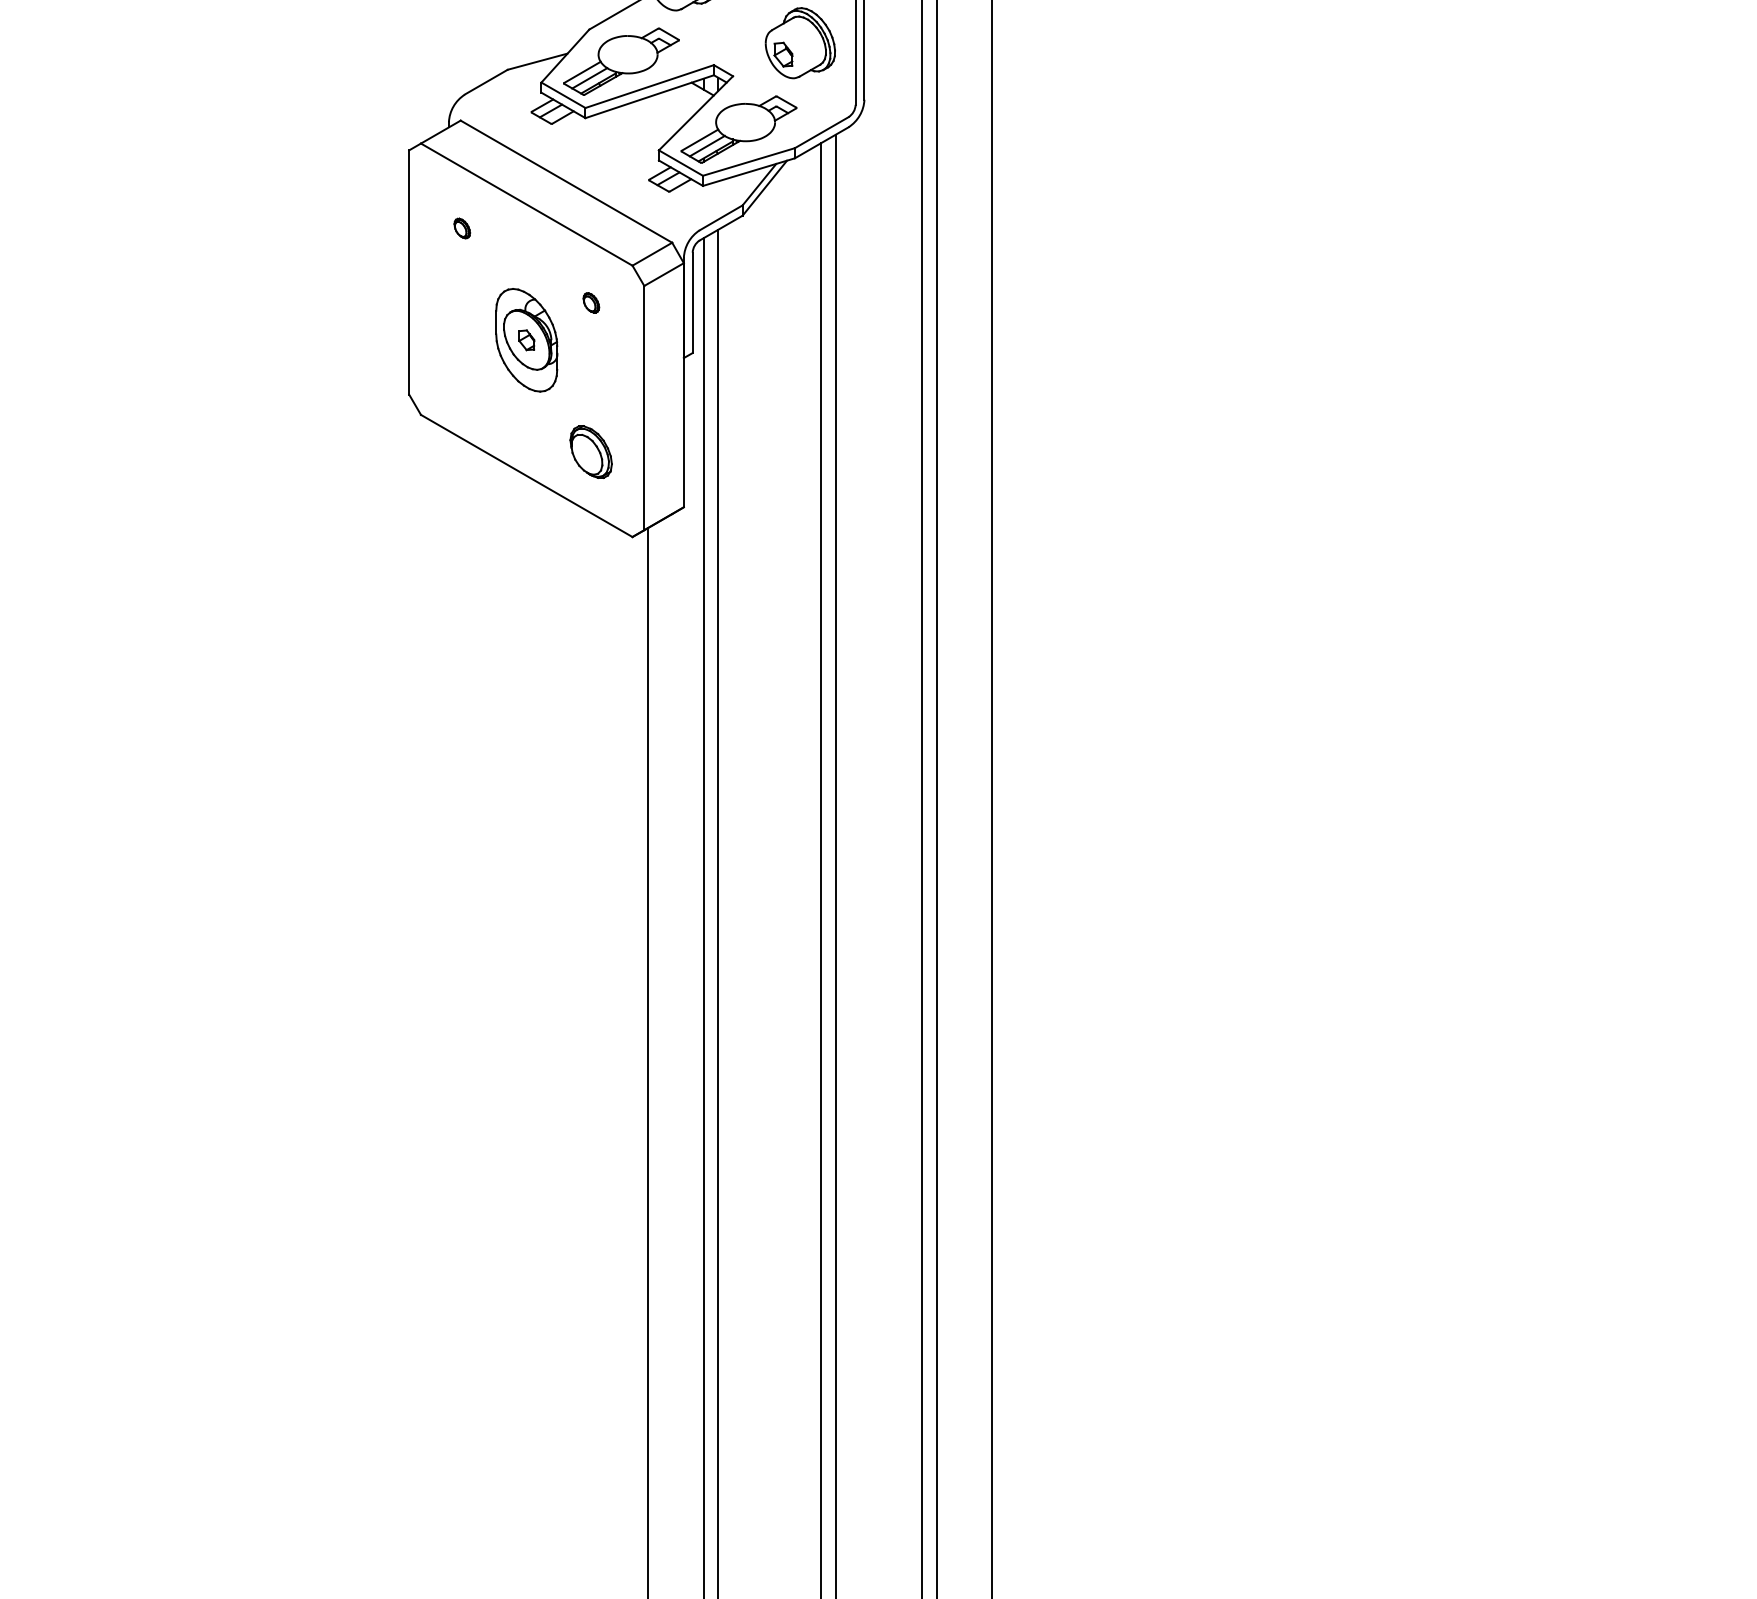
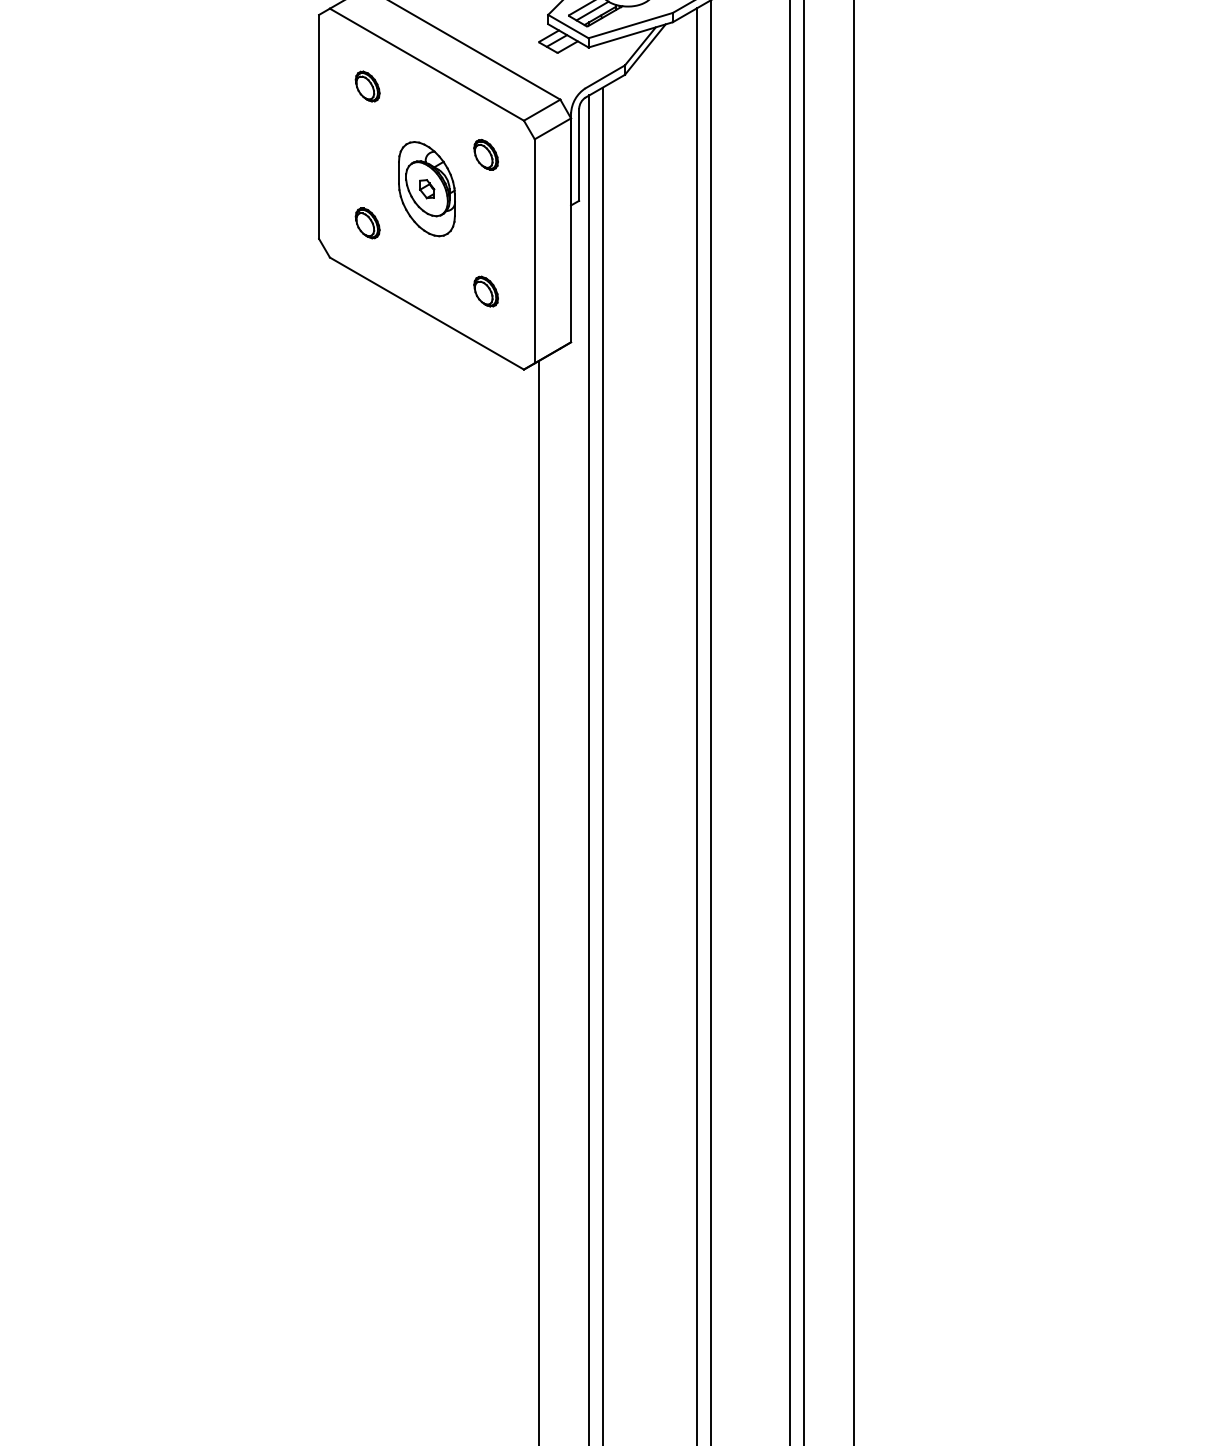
part: (462, 228) -> (368, 86), size x1.67
part: (591, 302) -> (486, 154), size x1.67
part: (462, 377) -> (368, 223), added
part: (591, 451) -> (486, 291), size x0.62

